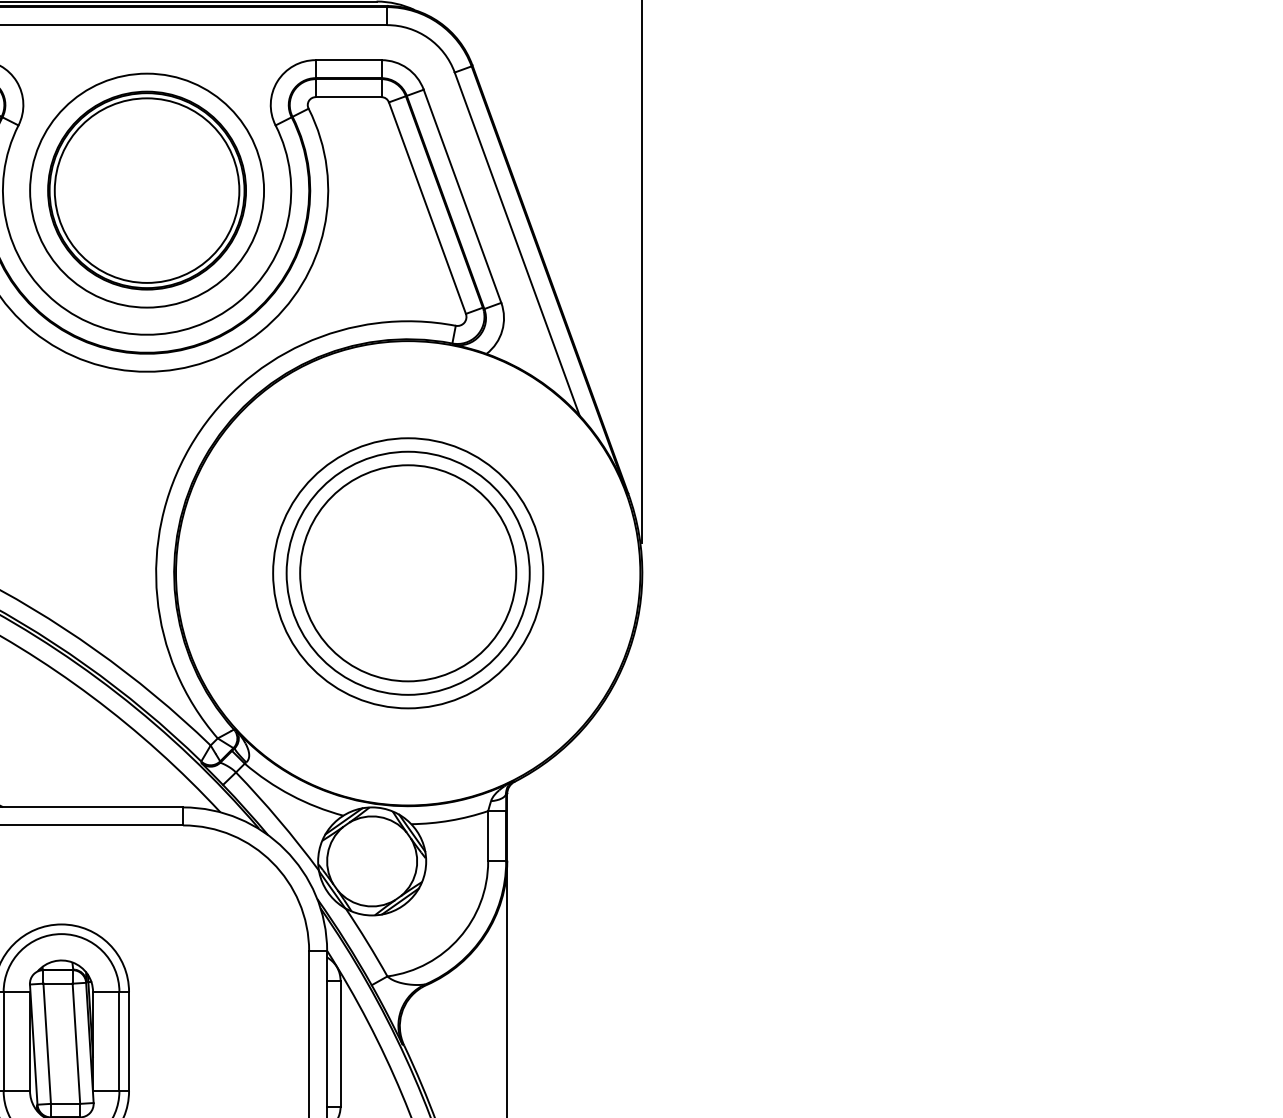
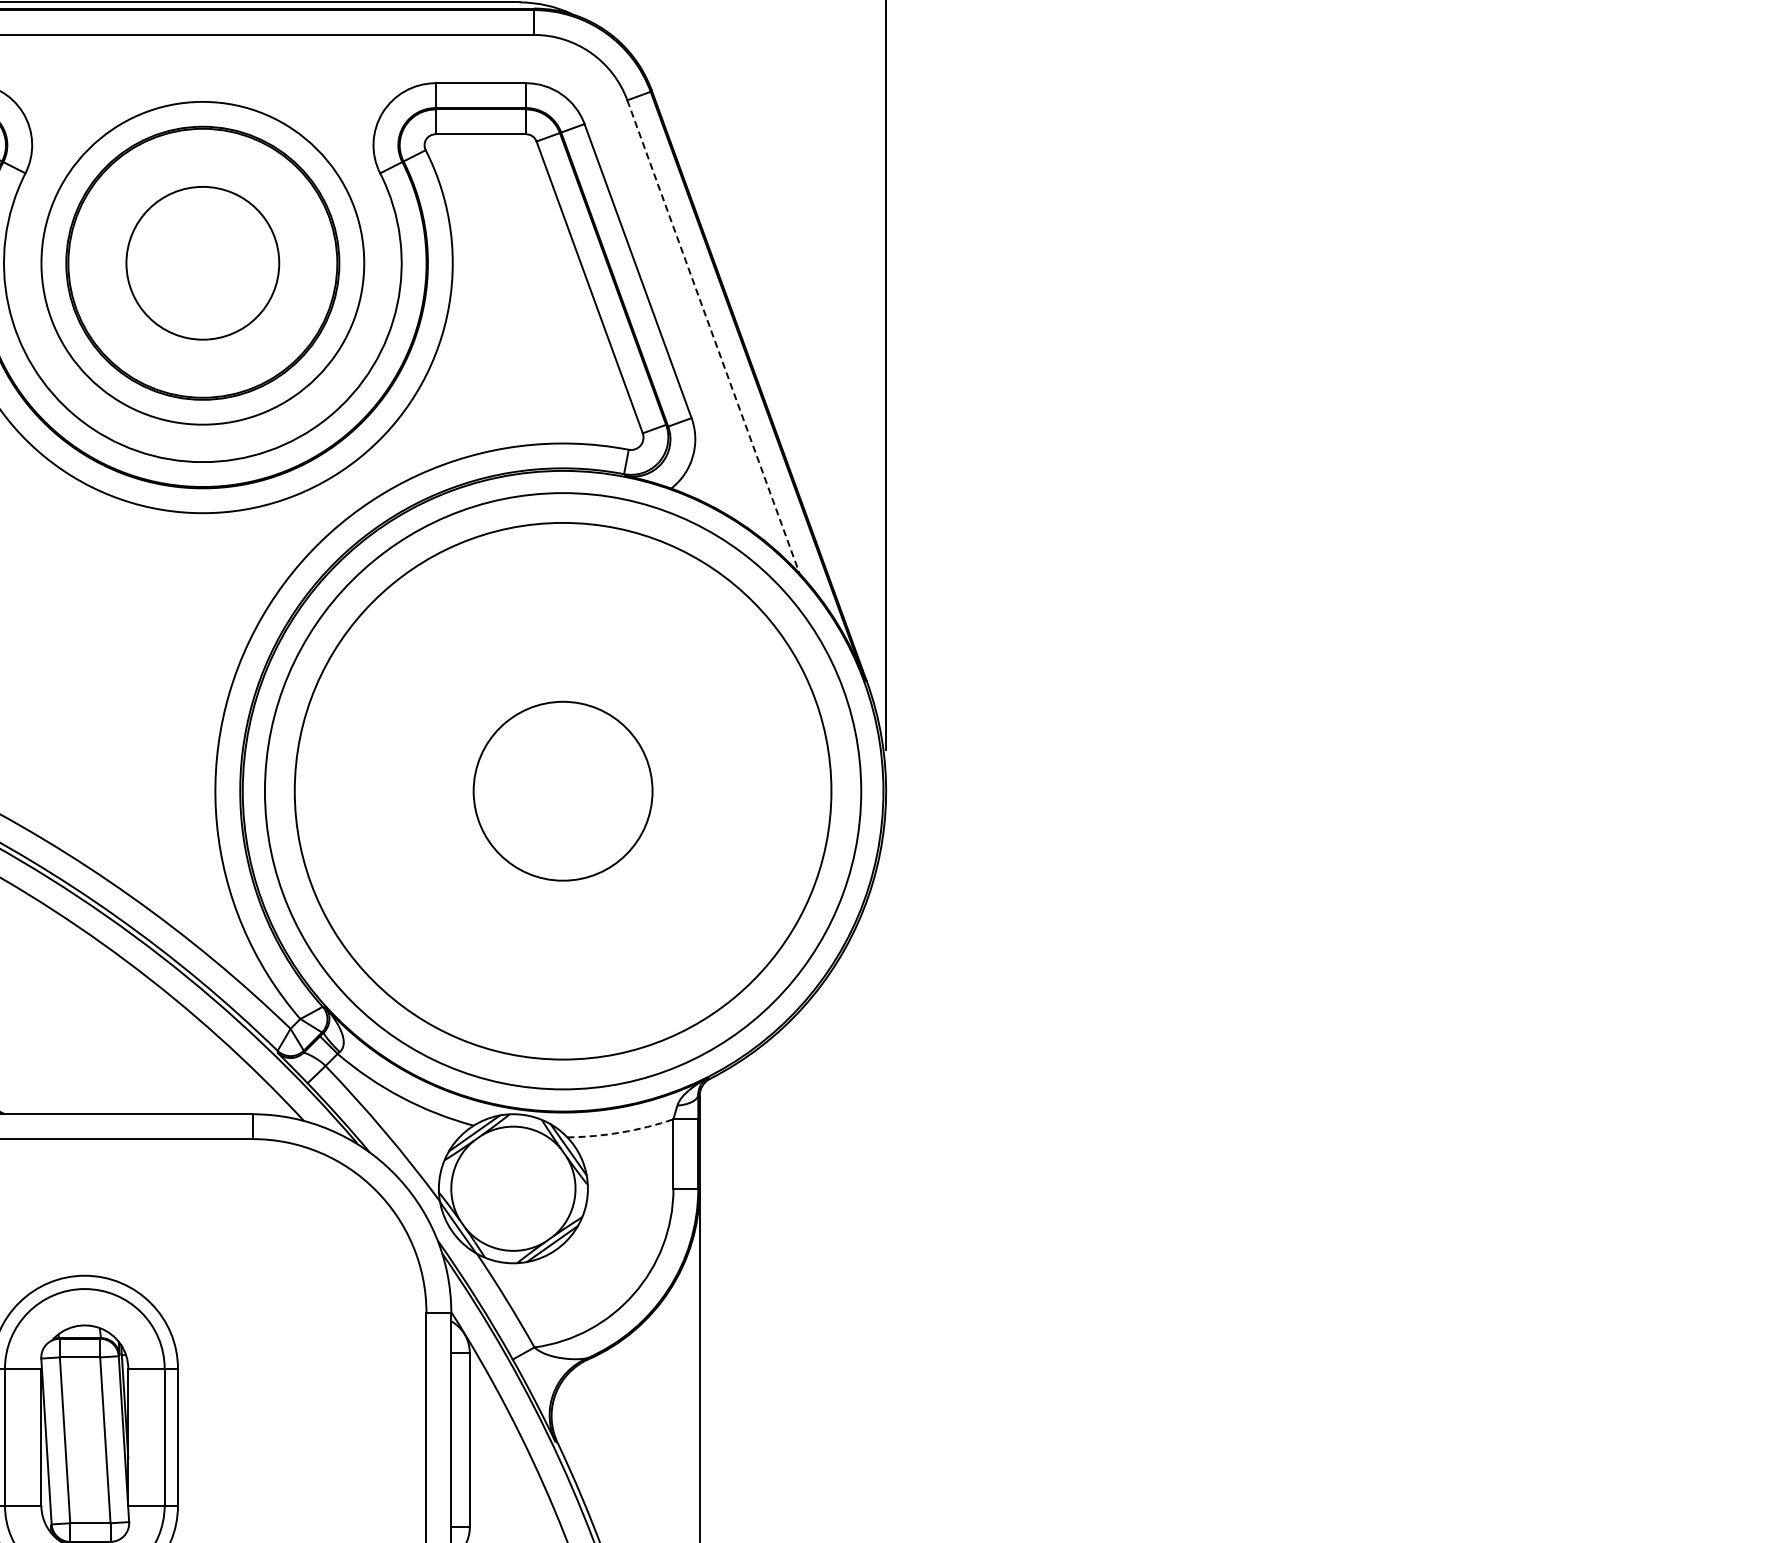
circle: (146, 190) -> (202, 262), size x0.6
line: (517, 243) -> (713, 336), solid -> dashed
circle: (407, 572) -> (562, 790), size x1.6
circle: (407, 572) -> (562, 790), size x1.6
circle: (408, 573) -> (563, 791), size x0.6
arc: (450, 820) -> (621, 1132), solid -> dashed

